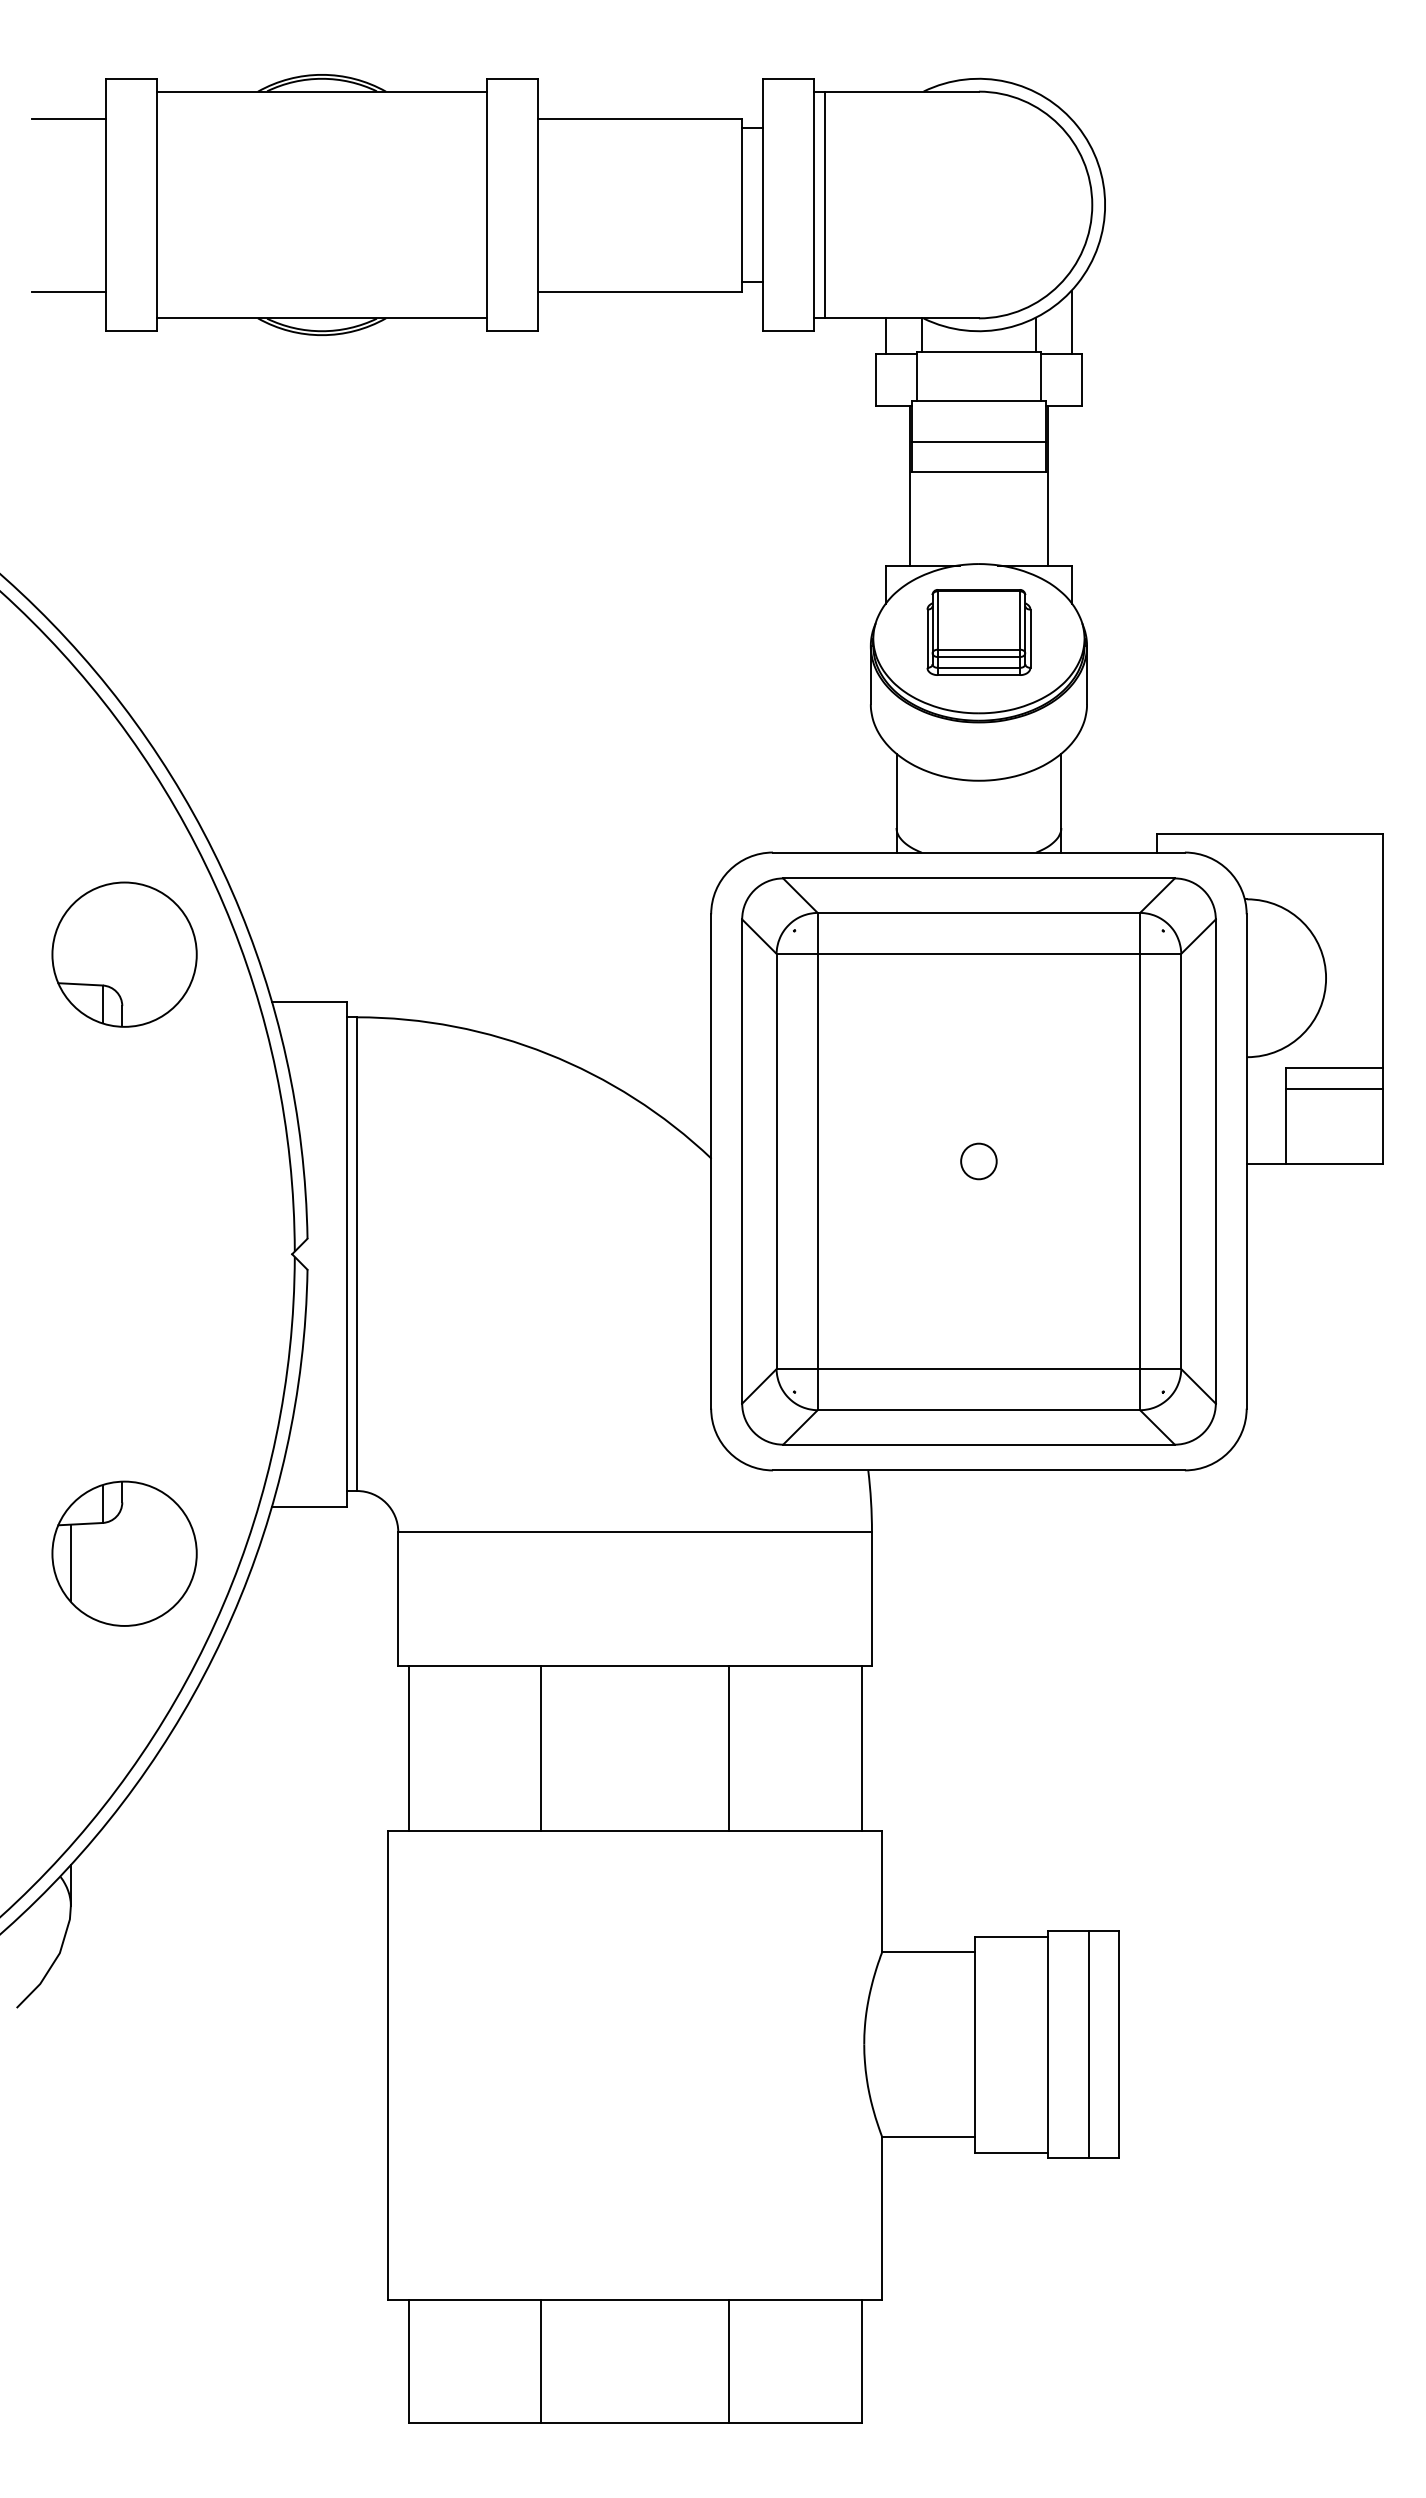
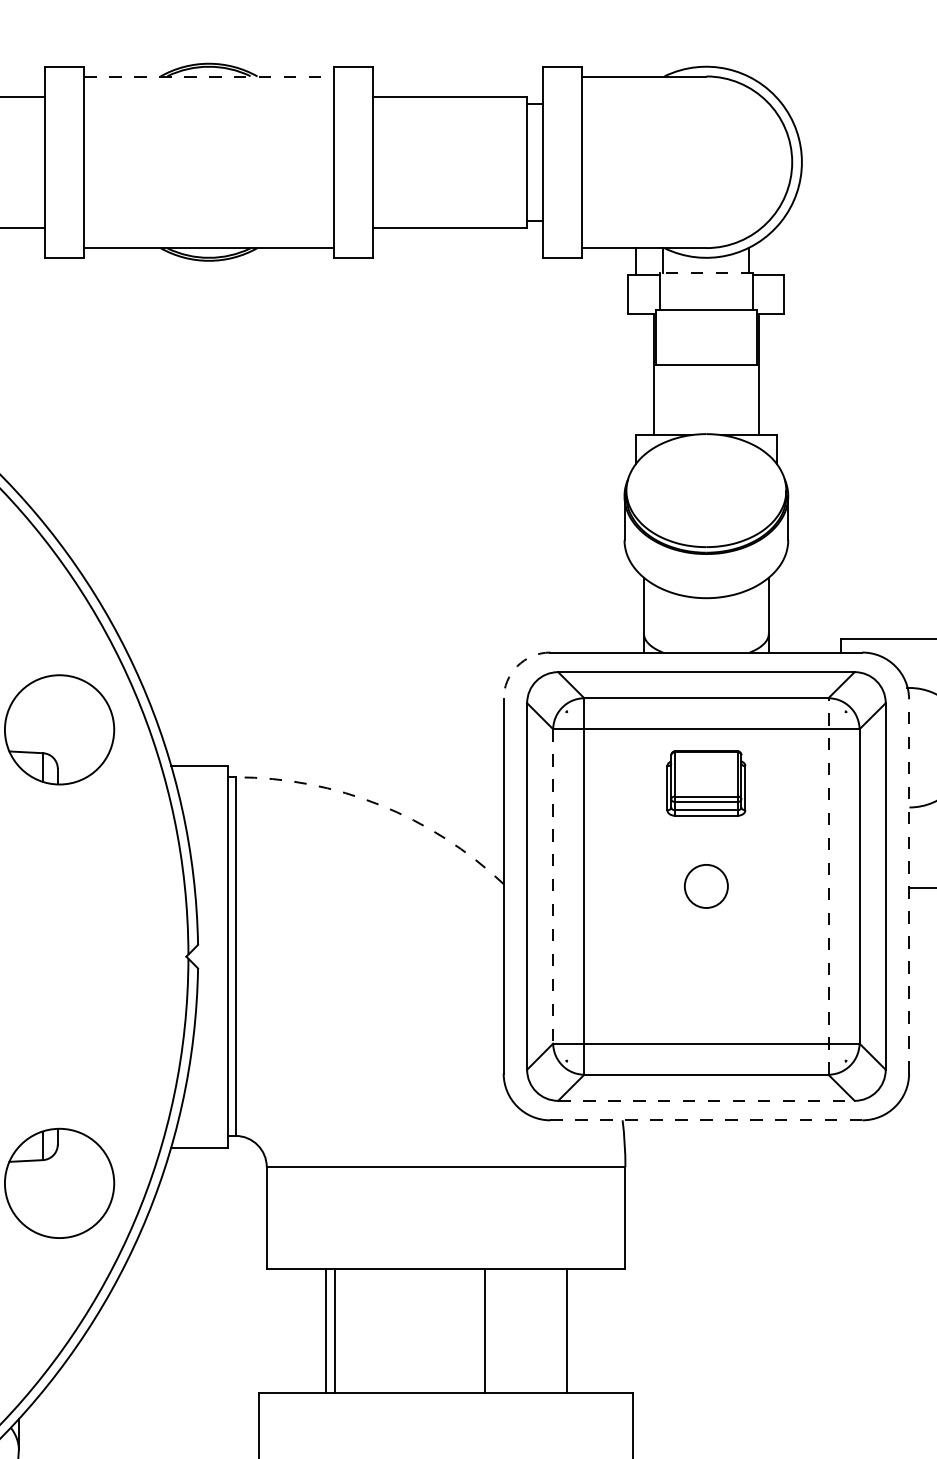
line: (322, 91) -> (209, 76), solid -> dashed
line: (824, 204) -> (589, 161), removed
line: (1071, 322) -> (776, 251), removed
line: (978, 351) -> (706, 273), solid -> dashed
line: (978, 441) -> (706, 341), removed
part: (978, 632) -> (706, 783), moved
arc: (729, 870) -> (517, 666), solid -> dashed
arc: (547, 1053) -> (379, 804), solid -> dashed
line: (1246, 1160) -> (908, 885), solid -> dashed
line: (776, 1161) -> (553, 886), solid -> dashed
circle: (978, 1161) -> (706, 886), size x1.6
line: (1140, 1161) -> (828, 886), solid -> dashed
line: (979, 1444) -> (706, 1100), solid -> dashed
line: (978, 1470) -> (706, 1120), solid -> dashed
line: (70, 1562) -> (18, 1190), removed
line: (408, 1748) -> (325, 1330), moved
line: (541, 1748) -> (335, 1330), moved
line: (728, 1748) -> (484, 1330), moved
line: (861, 1748) -> (566, 1330), moved

